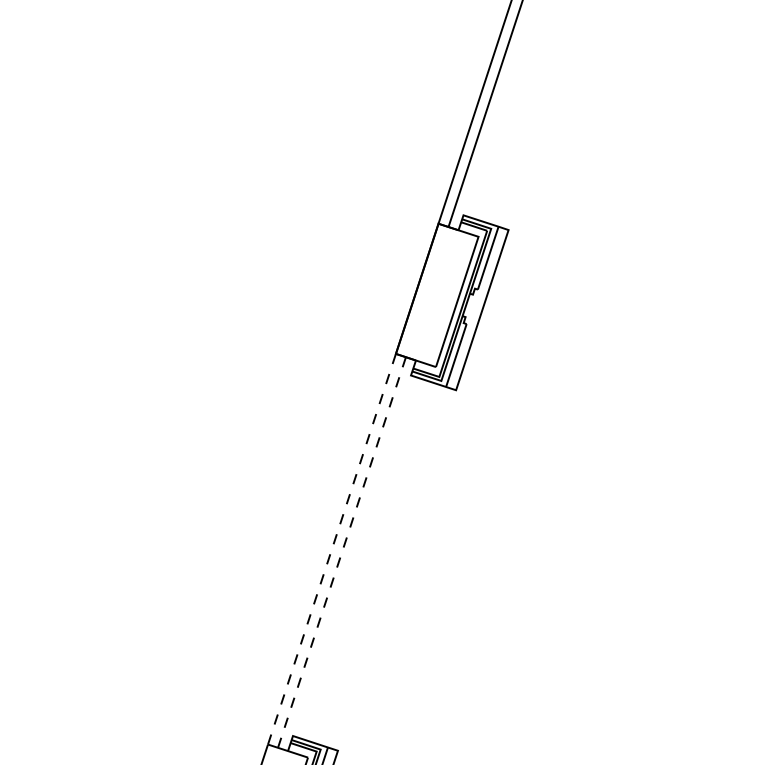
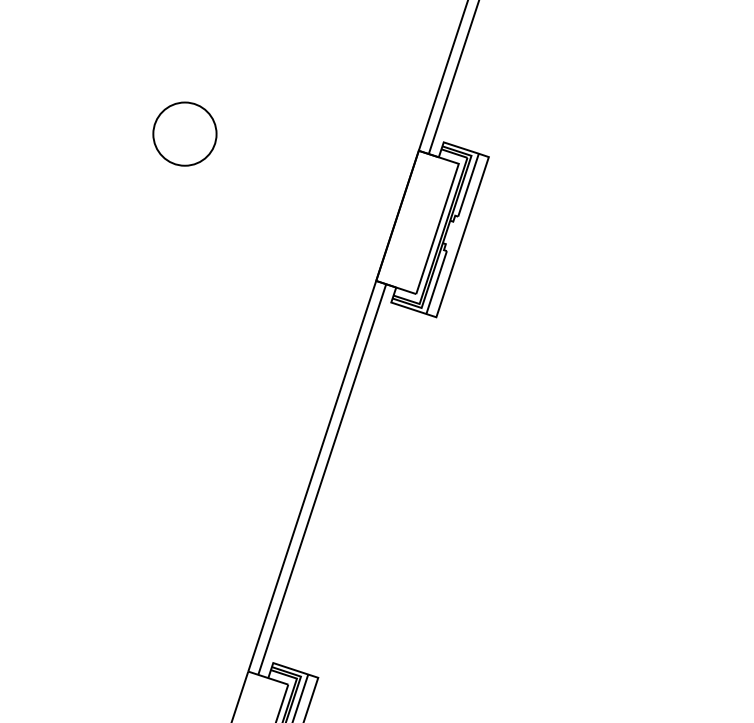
circle: (204, 206) -> (184, 133), added
line: (331, 549) -> (311, 476), dashed -> solid
line: (341, 552) -> (321, 479), dashed -> solid

